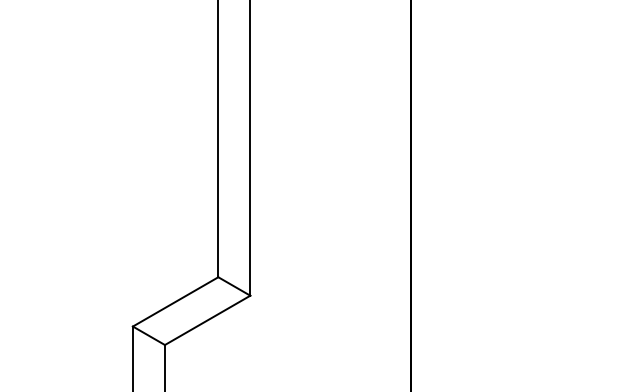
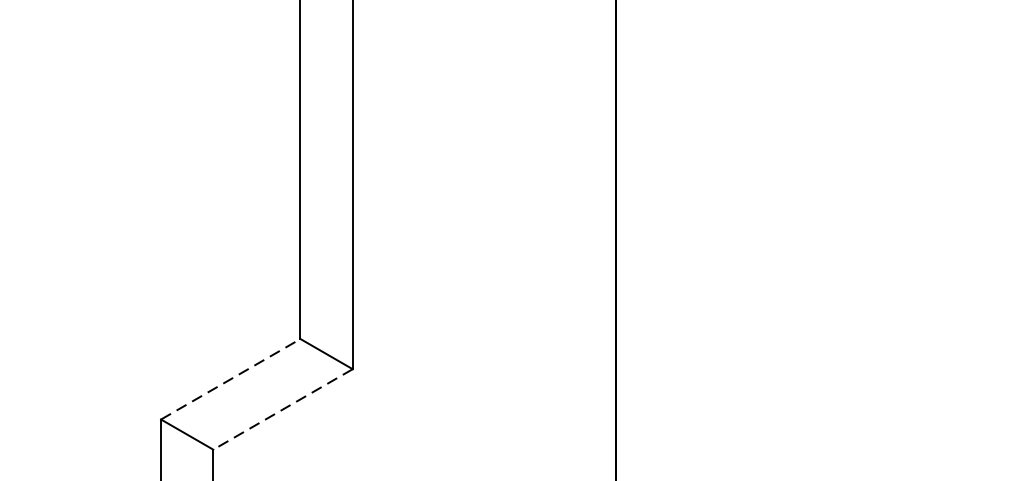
line: (176, 301) -> (232, 378), solid -> dashed
line: (207, 320) -> (282, 409), solid -> dashed

